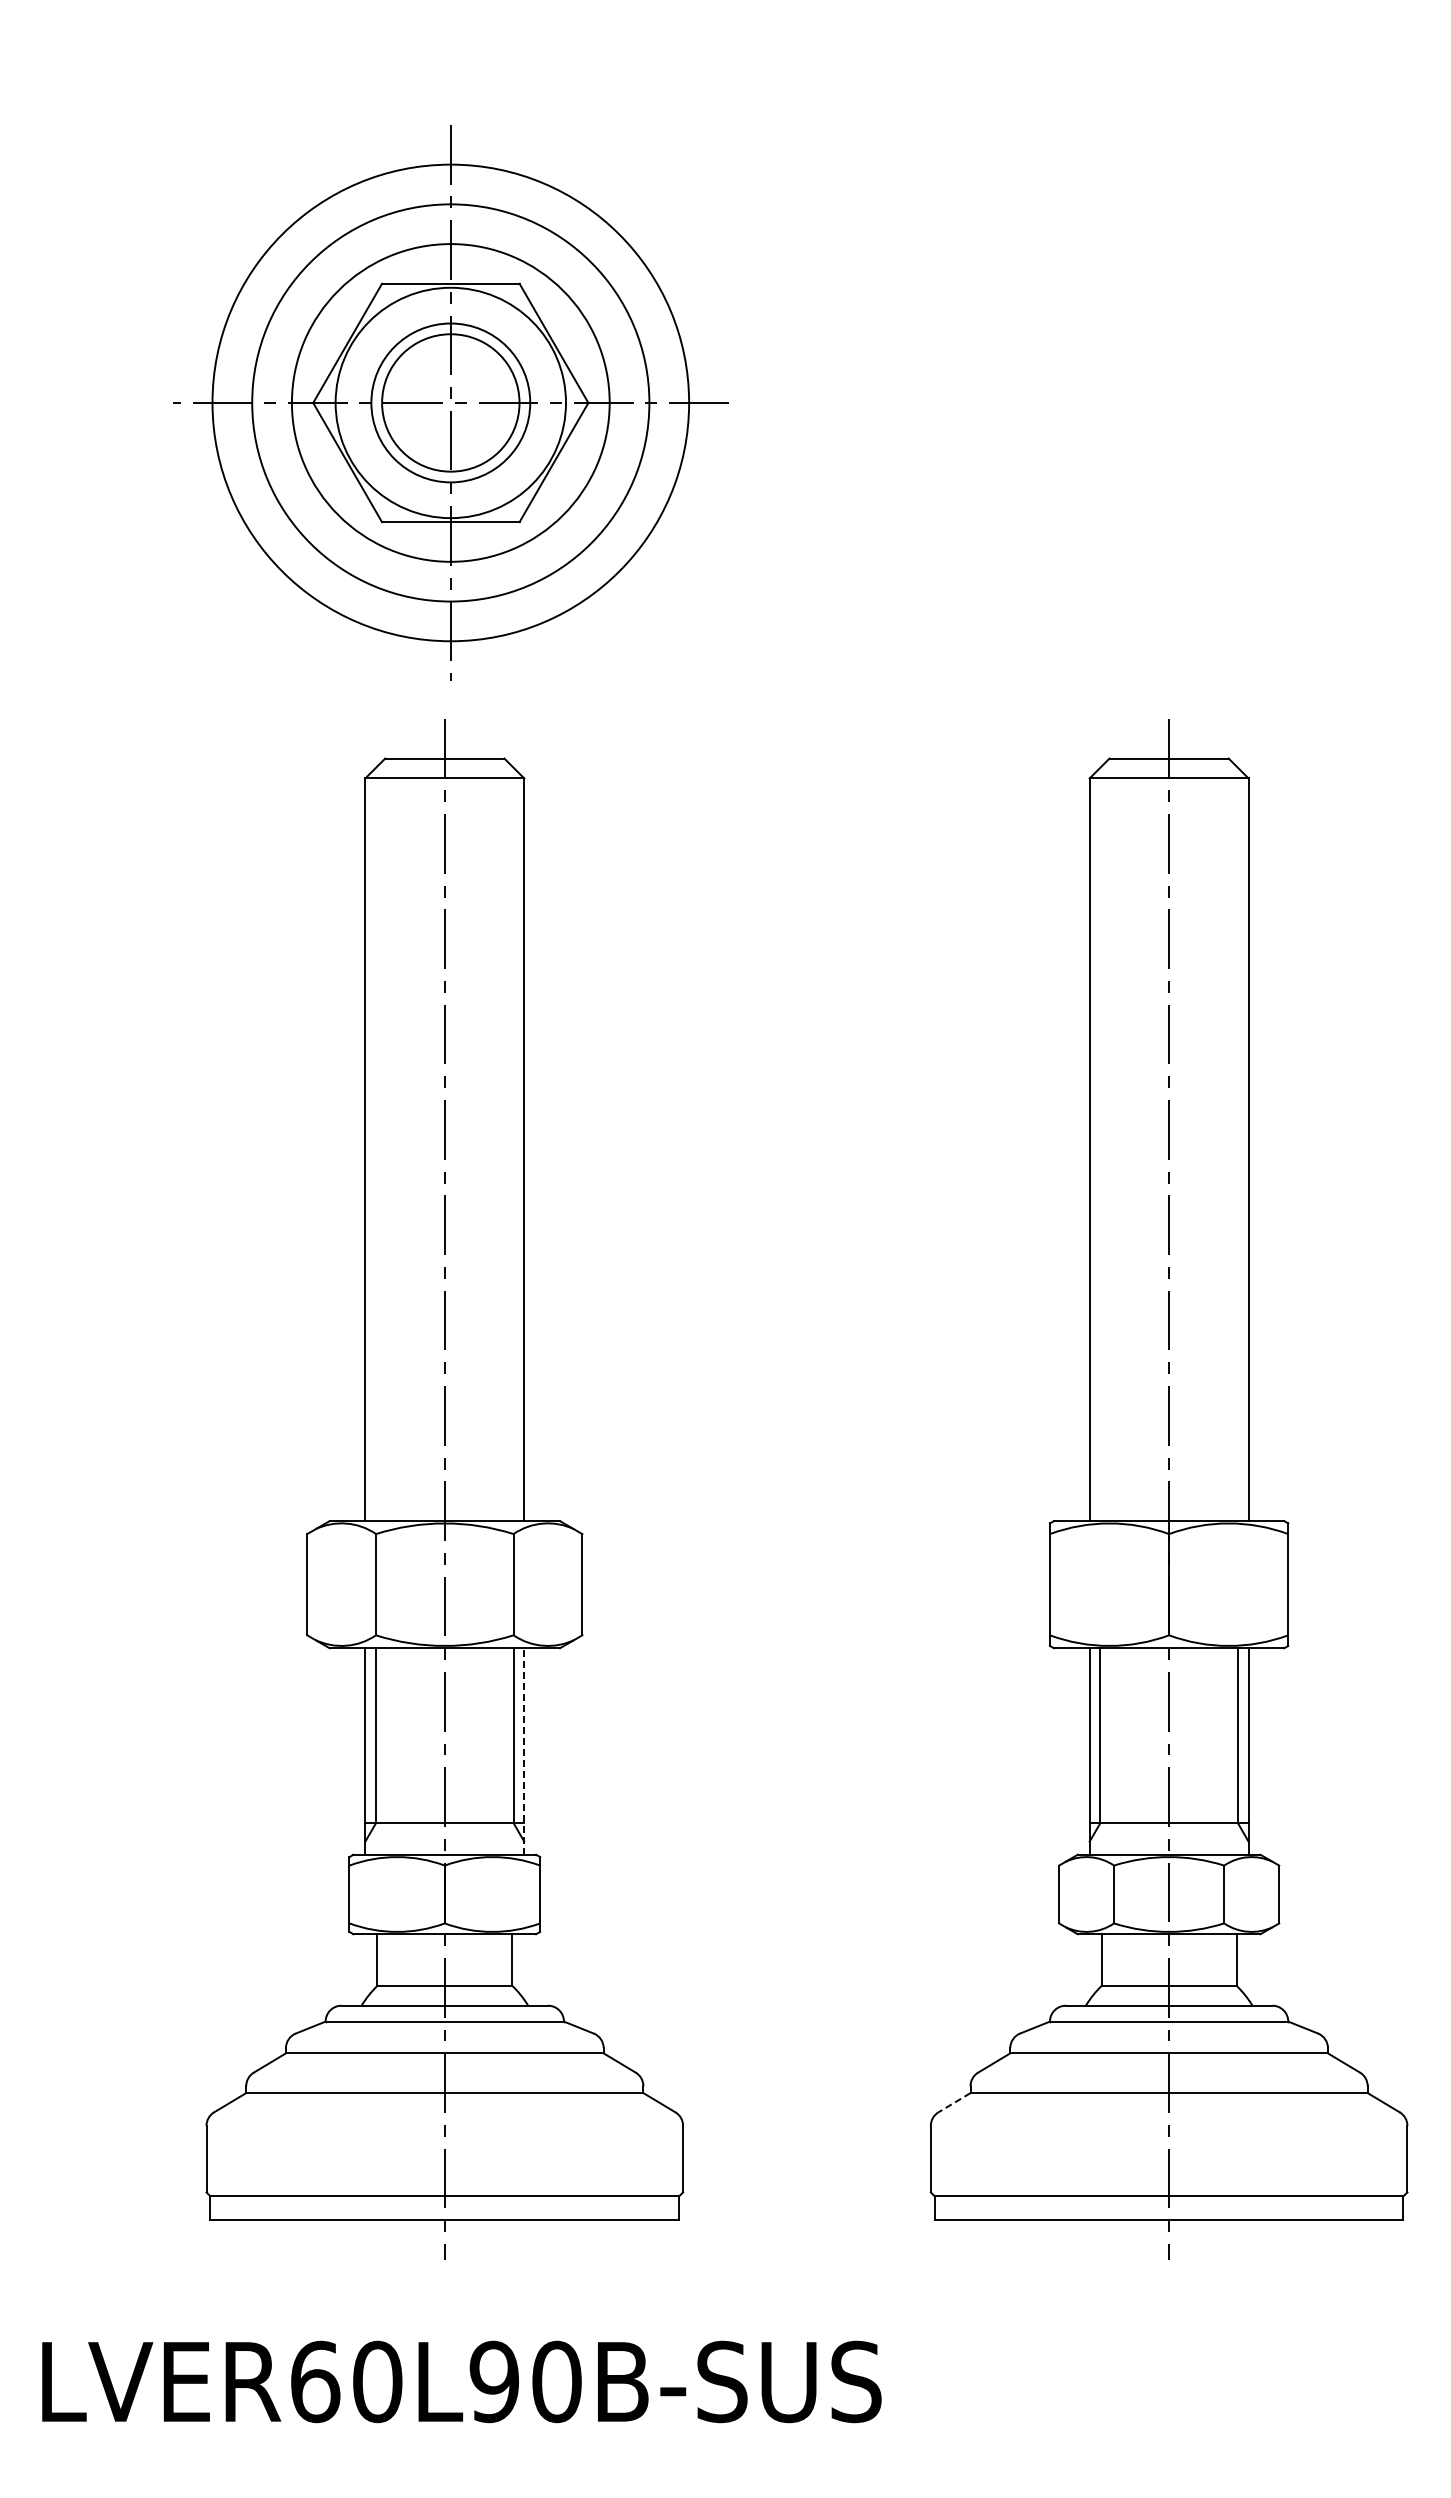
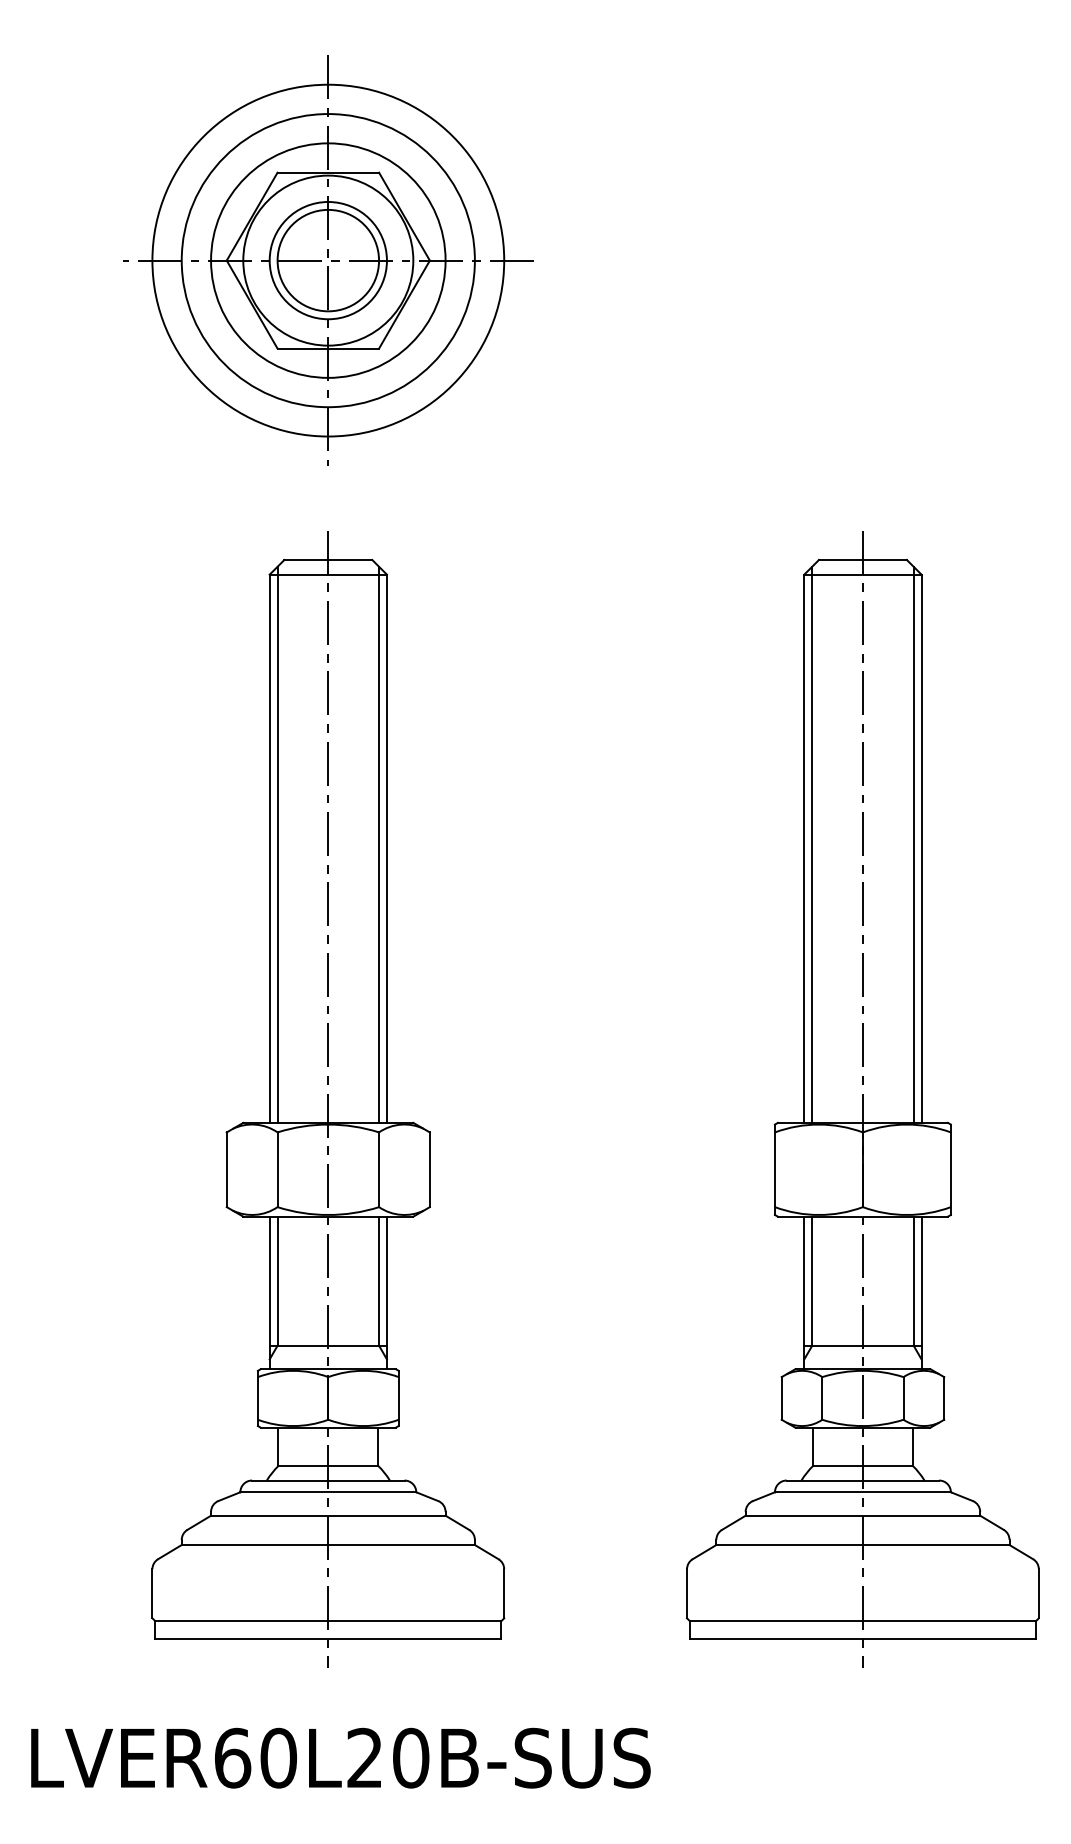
part: (450, 402) -> (328, 260), moved
line: (376, 1144) -> (277, 844), added
line: (513, 1144) -> (379, 844), added
line: (1100, 1144) -> (812, 844), added
line: (1237, 1144) -> (913, 844), added
line: (524, 1751) -> (387, 1292), dashed -> solid
line: (954, 2102) -> (704, 1551), dashed -> solid
text: (493, 2381) -> (364, 1757), LVER60L90B-SUS -> LVER60L20B-SUS

